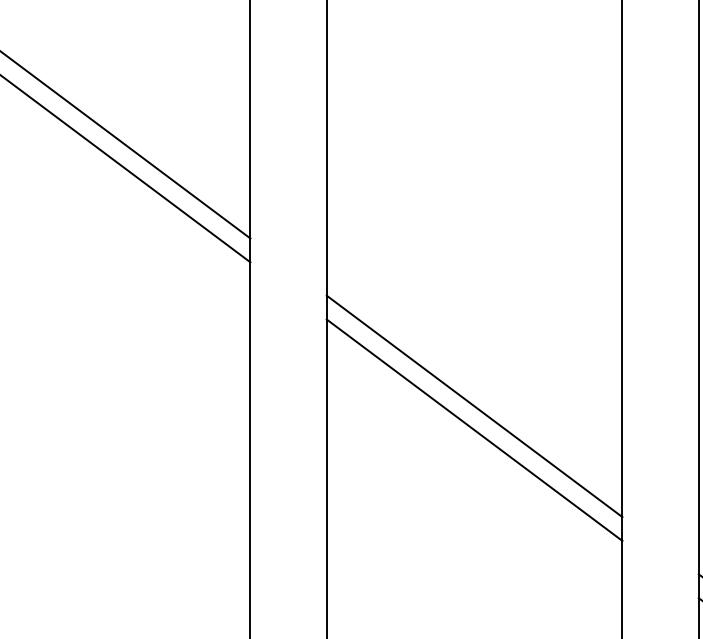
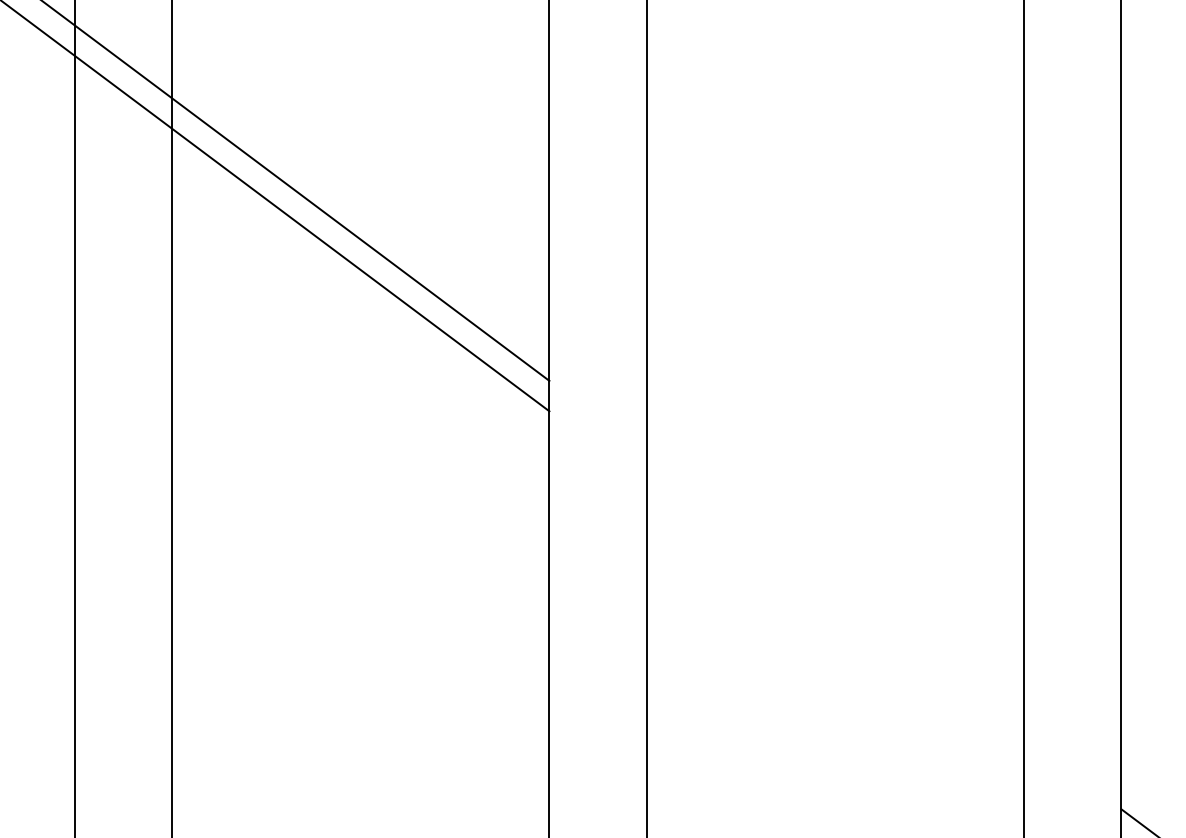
line: (474, 405) -> (835, 594), removed
line: (474, 430) -> (835, 625), removed

